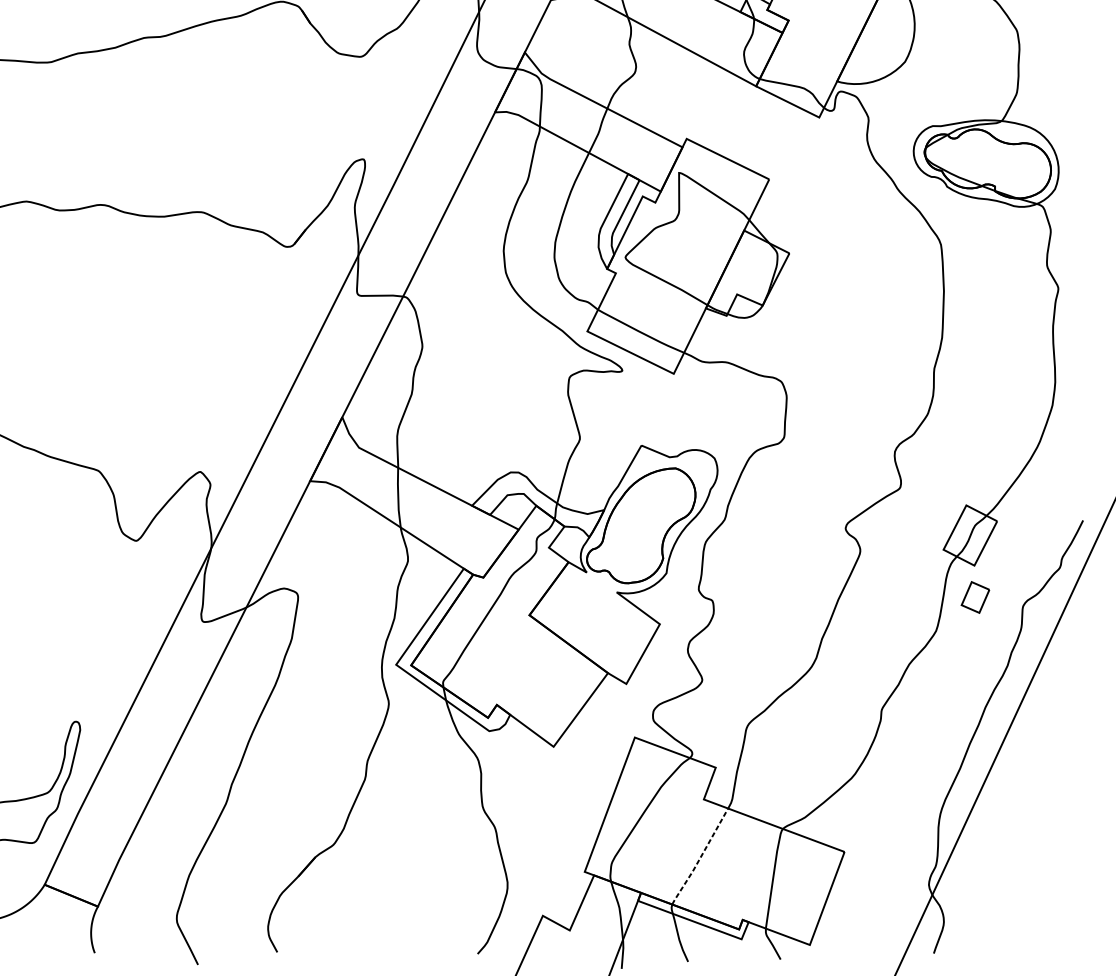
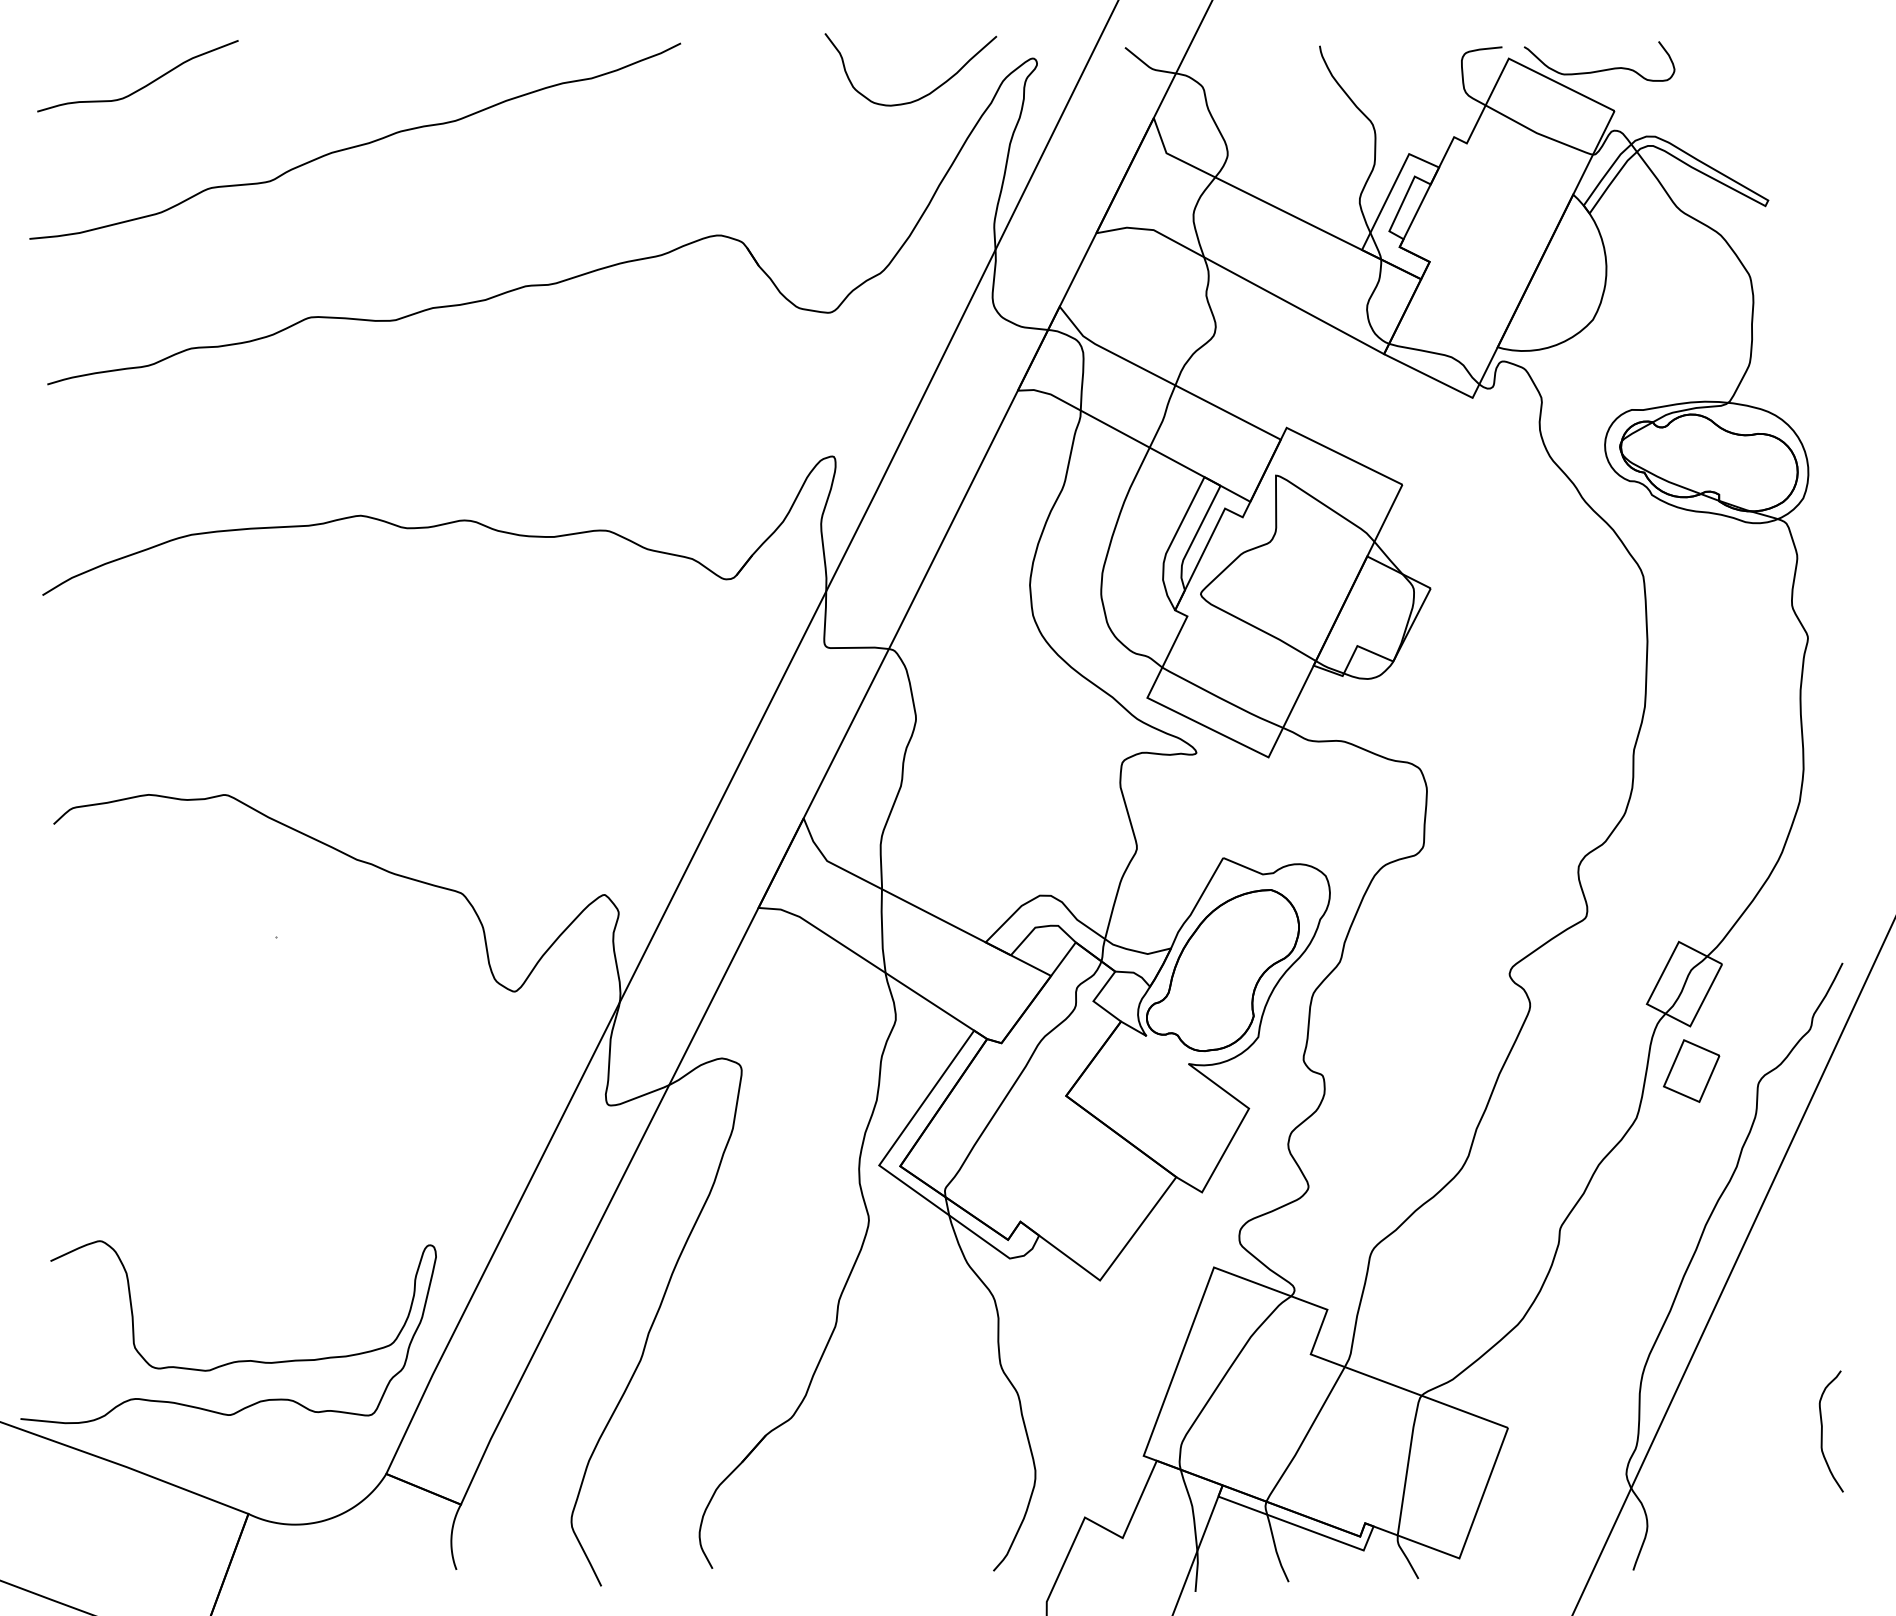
part: (975, 597) -> (1691, 1070), size x1.43
curve: (1068, 854) -> (1822, 1431), added
line: (700, 857) -> (1306, 1435), dashed -> solid

